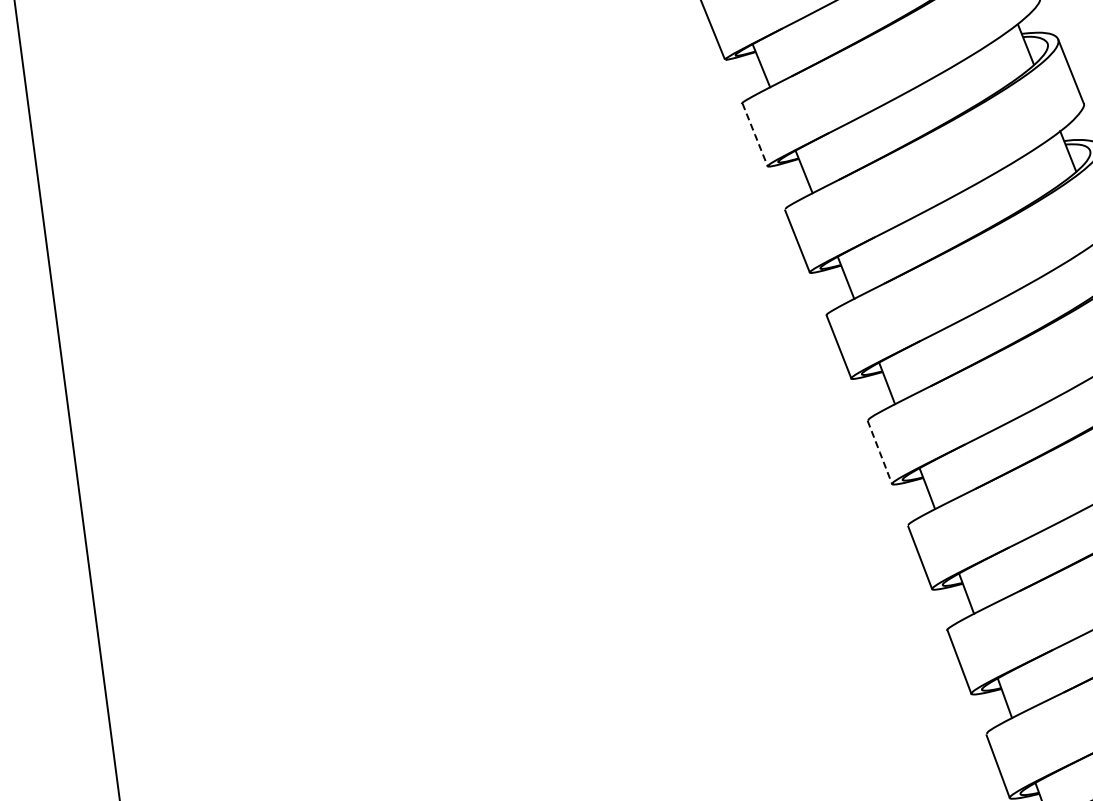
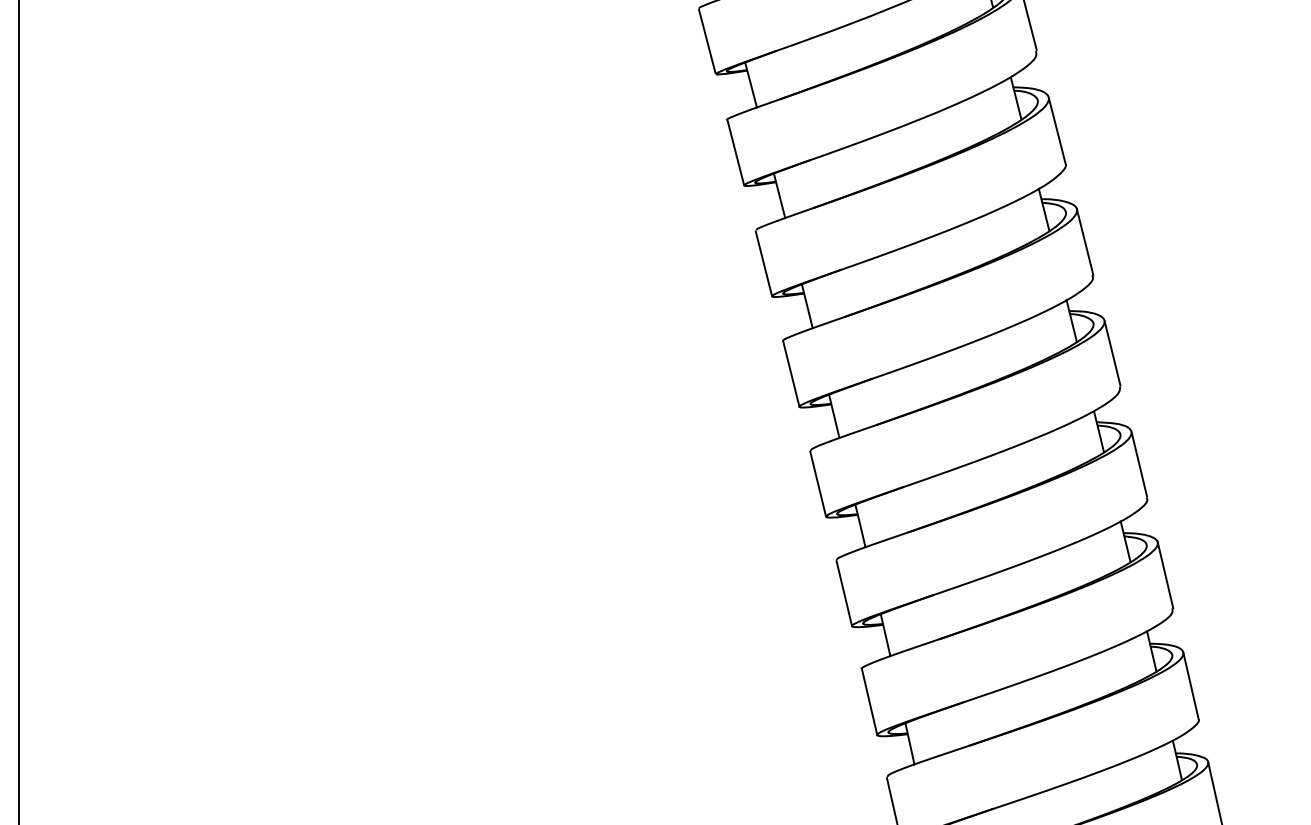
line: (754, 134) -> (735, 152), dashed -> solid
line: (880, 452) -> (818, 483), dashed -> solid

